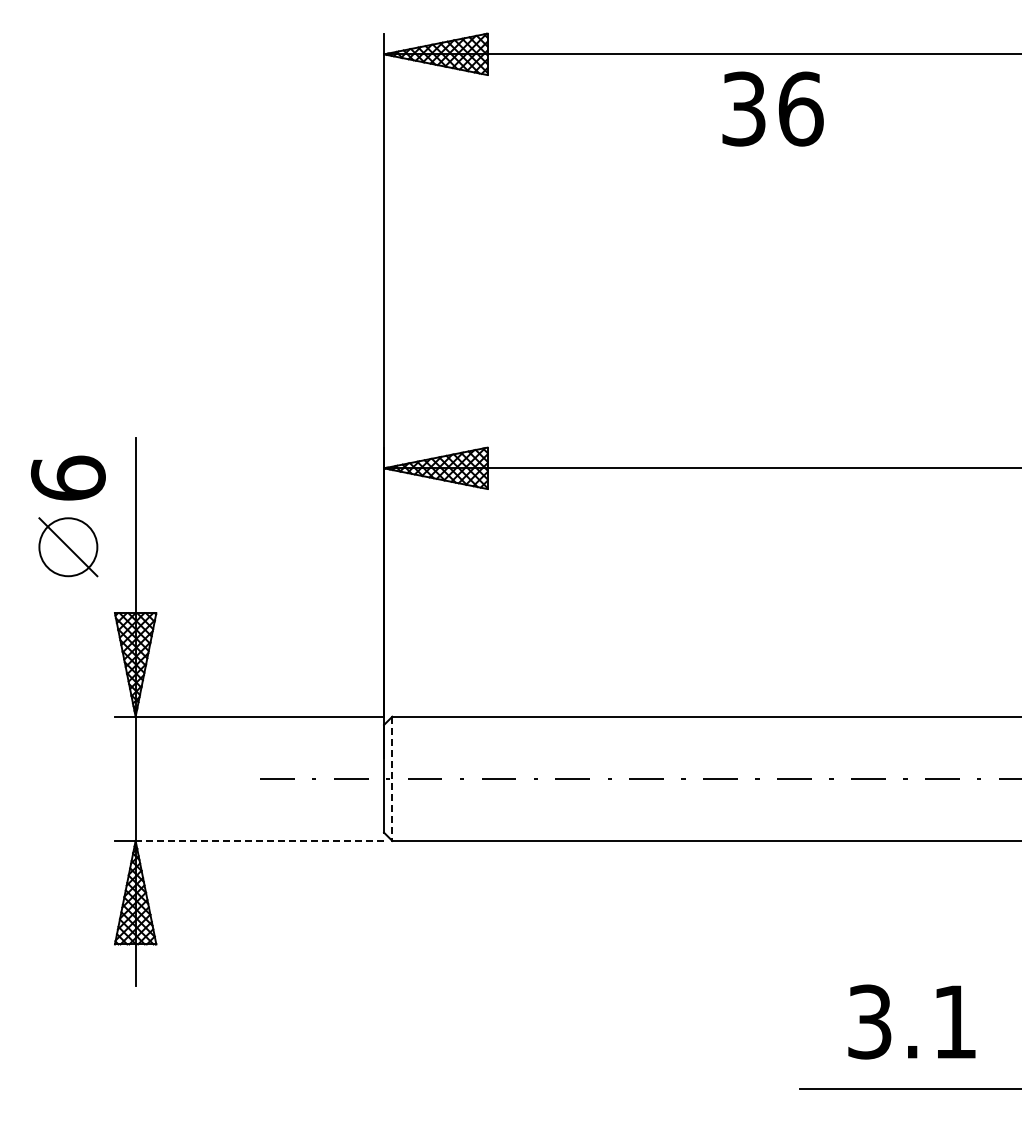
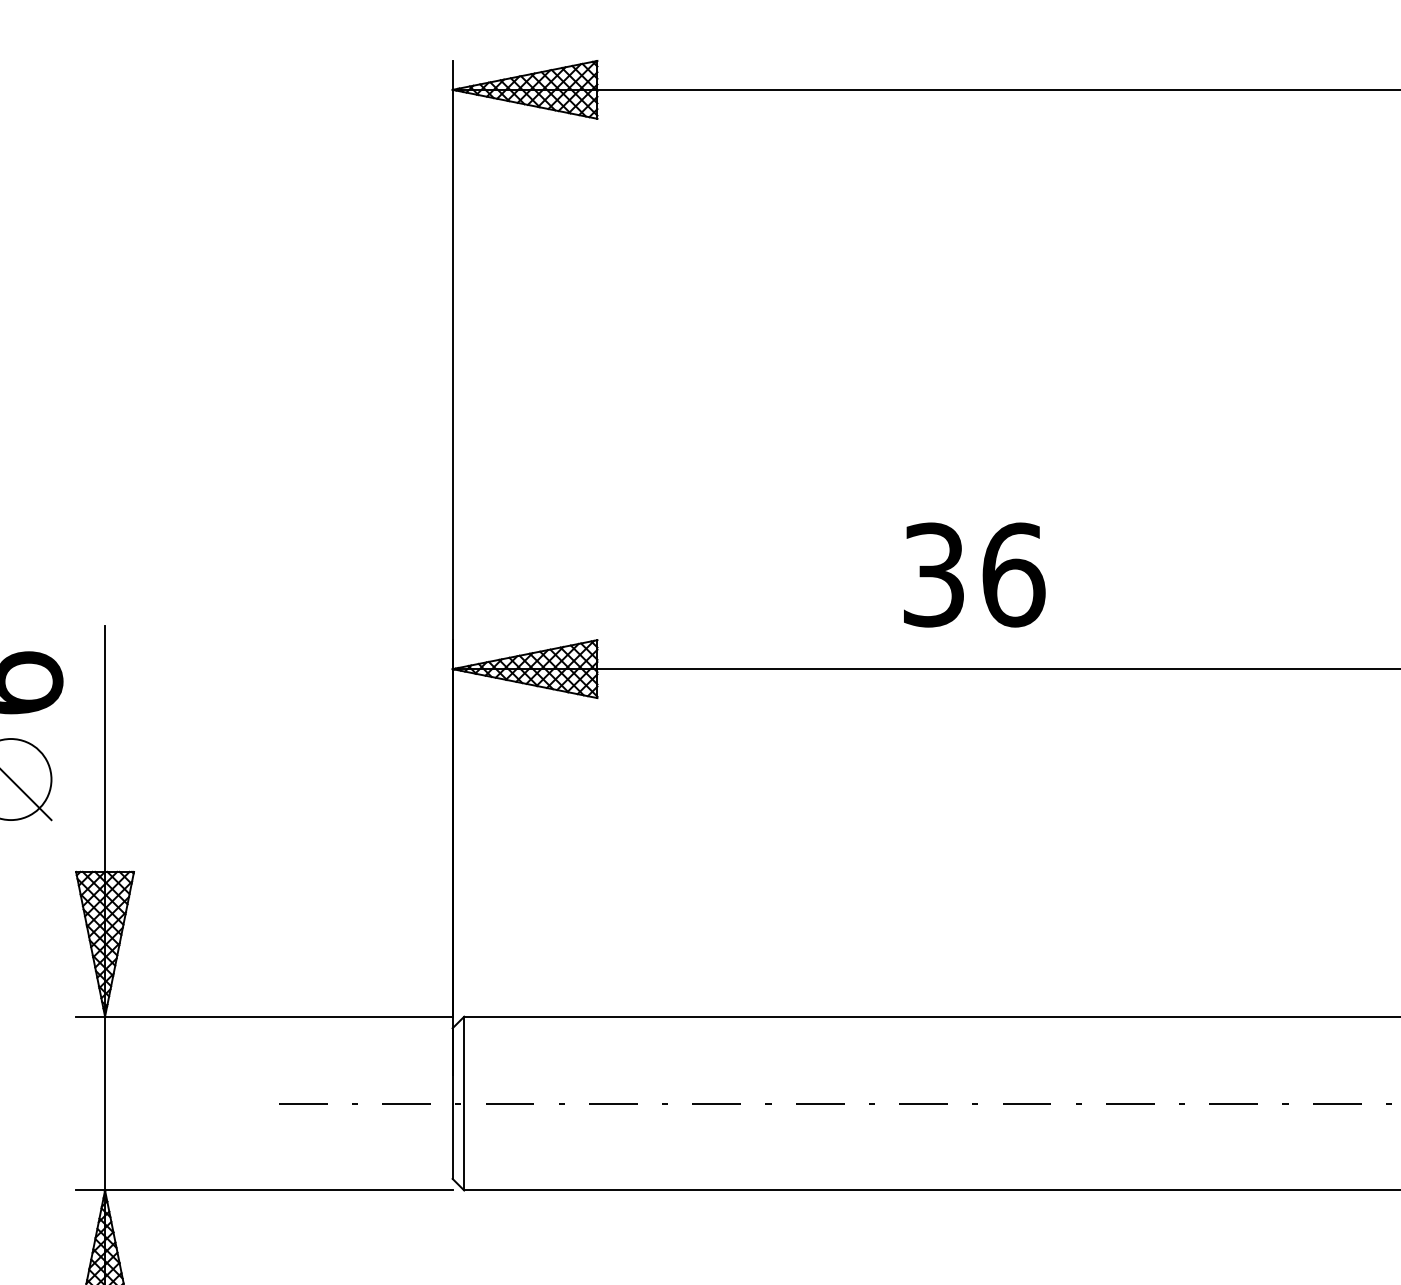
text: (772, 108) -> (973, 574), moved
line: (392, 779) -> (464, 1104), dashed -> solid
line: (259, 840) -> (278, 1189), dashed -> solid

